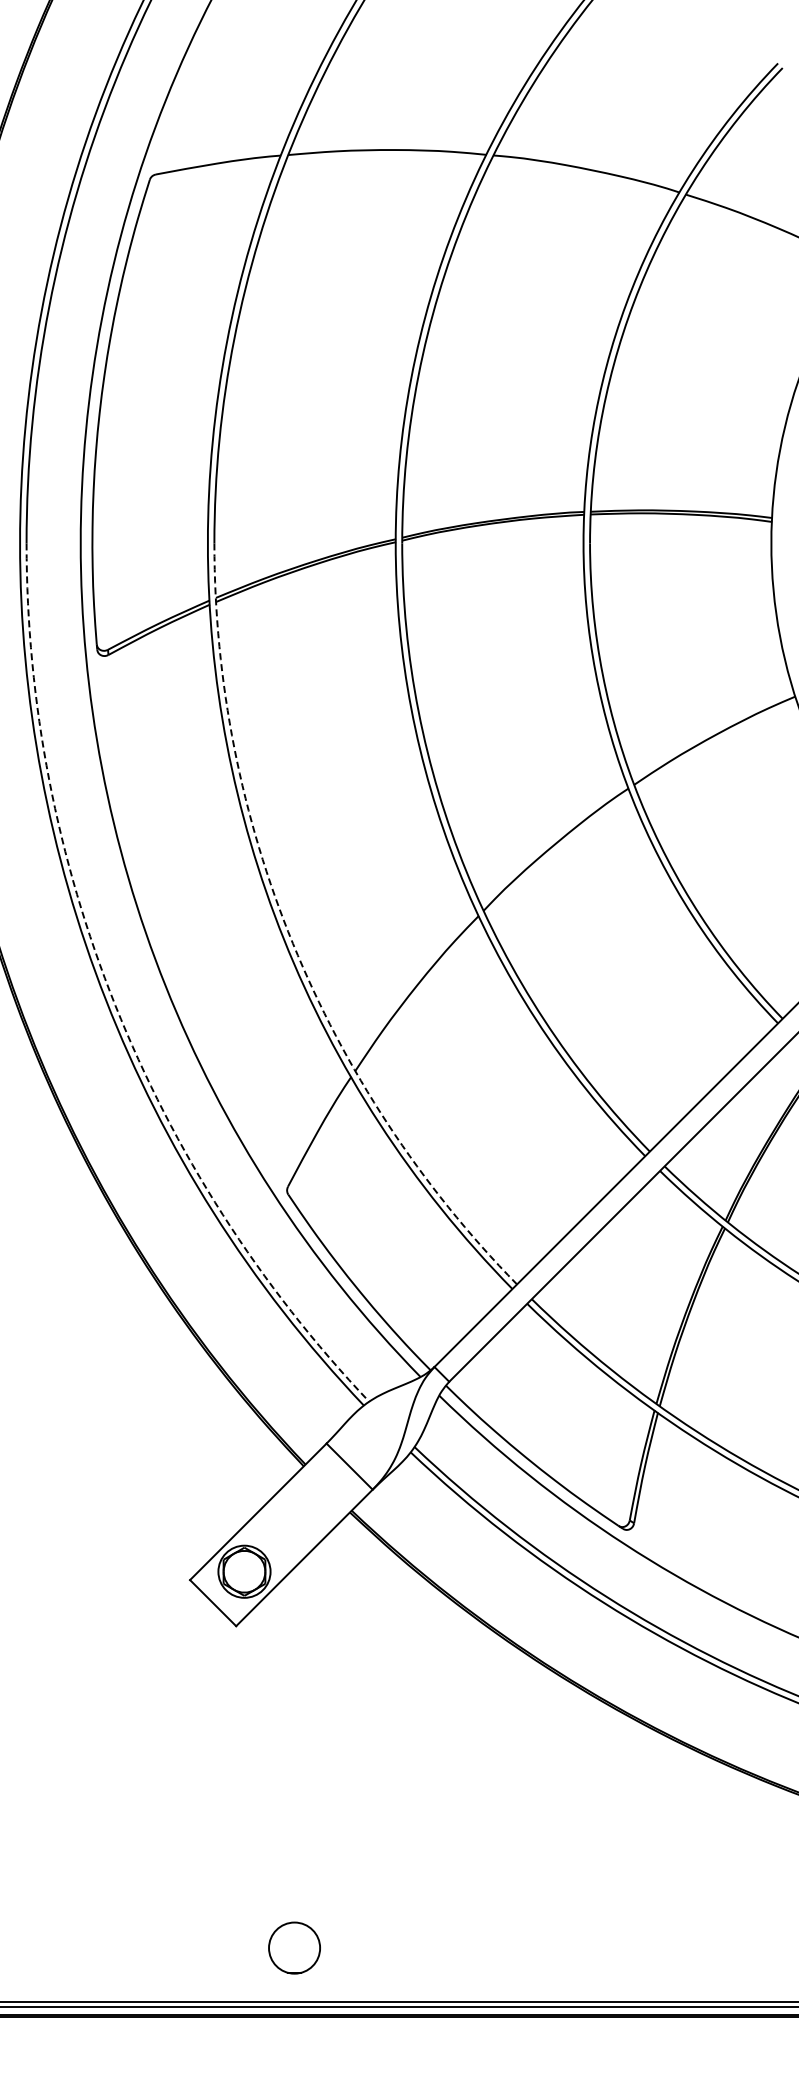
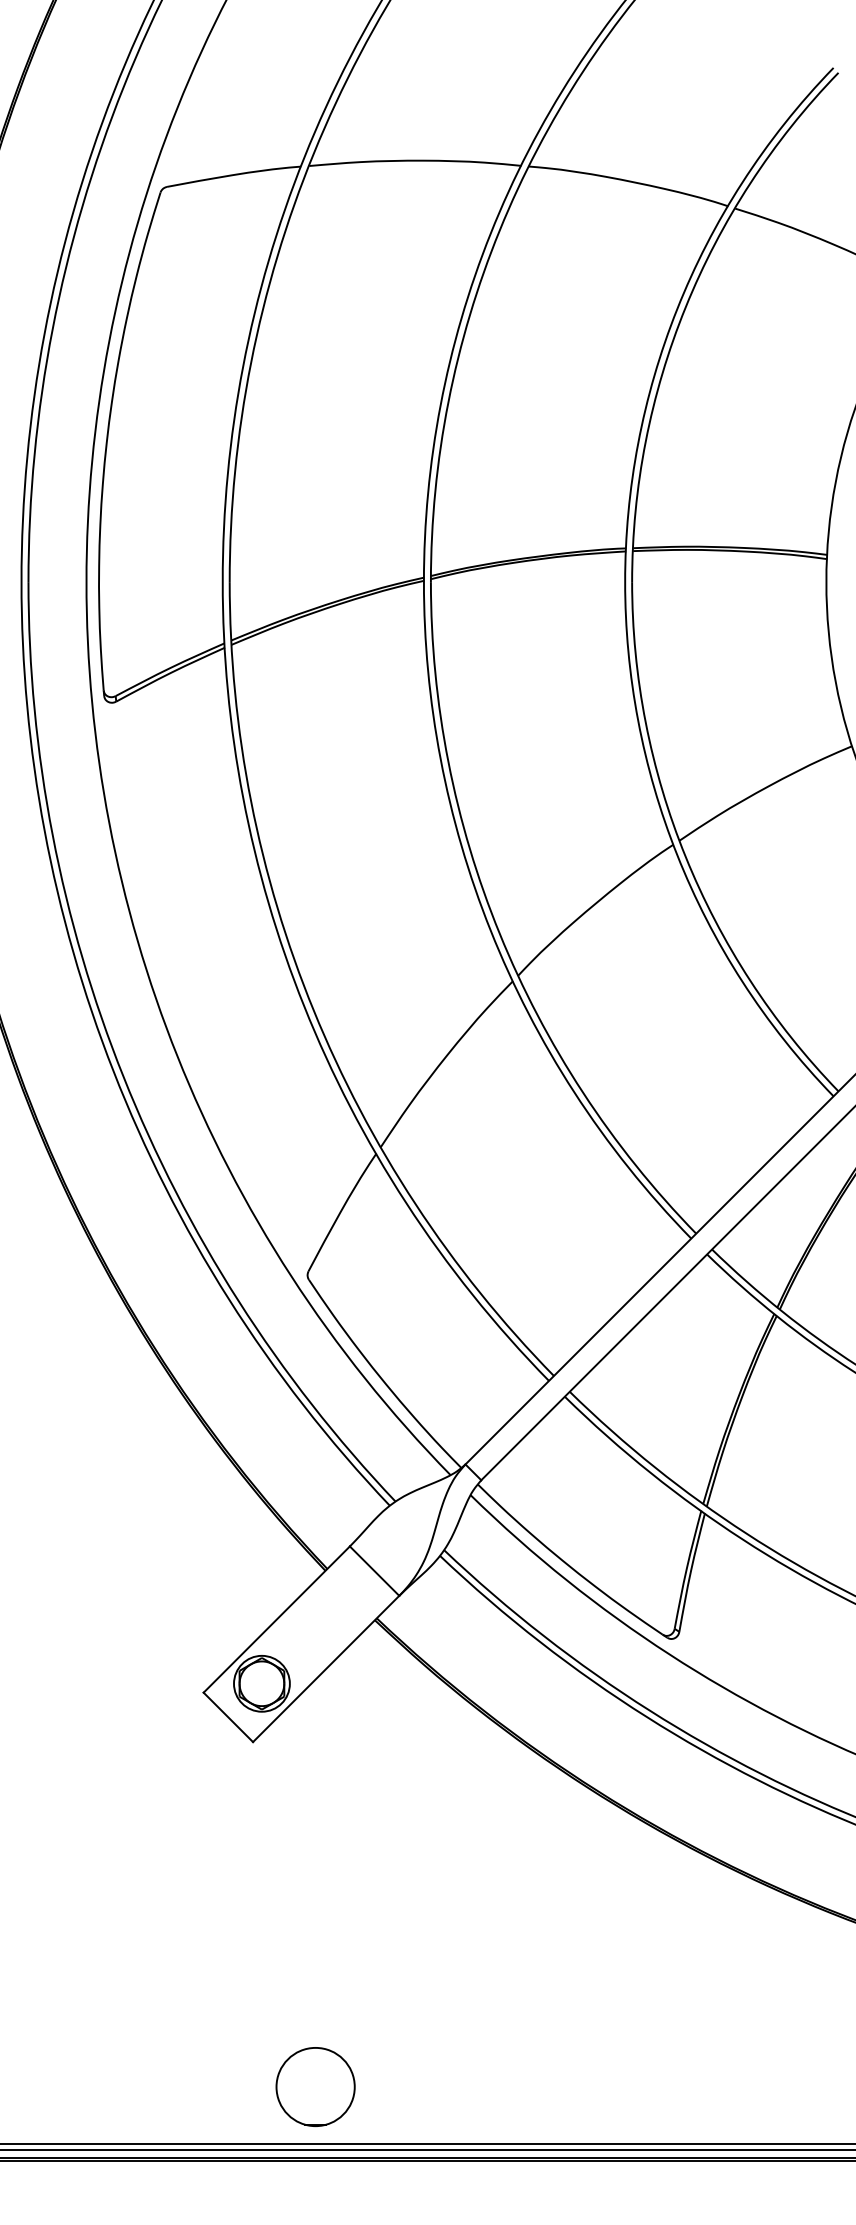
arc: (292, 943) -> (313, 1010), dashed -> solid
arc: (115, 1005) -> (123, 1077), dashed -> solid
circle: (294, 1947) -> (315, 2086), size x1.43

